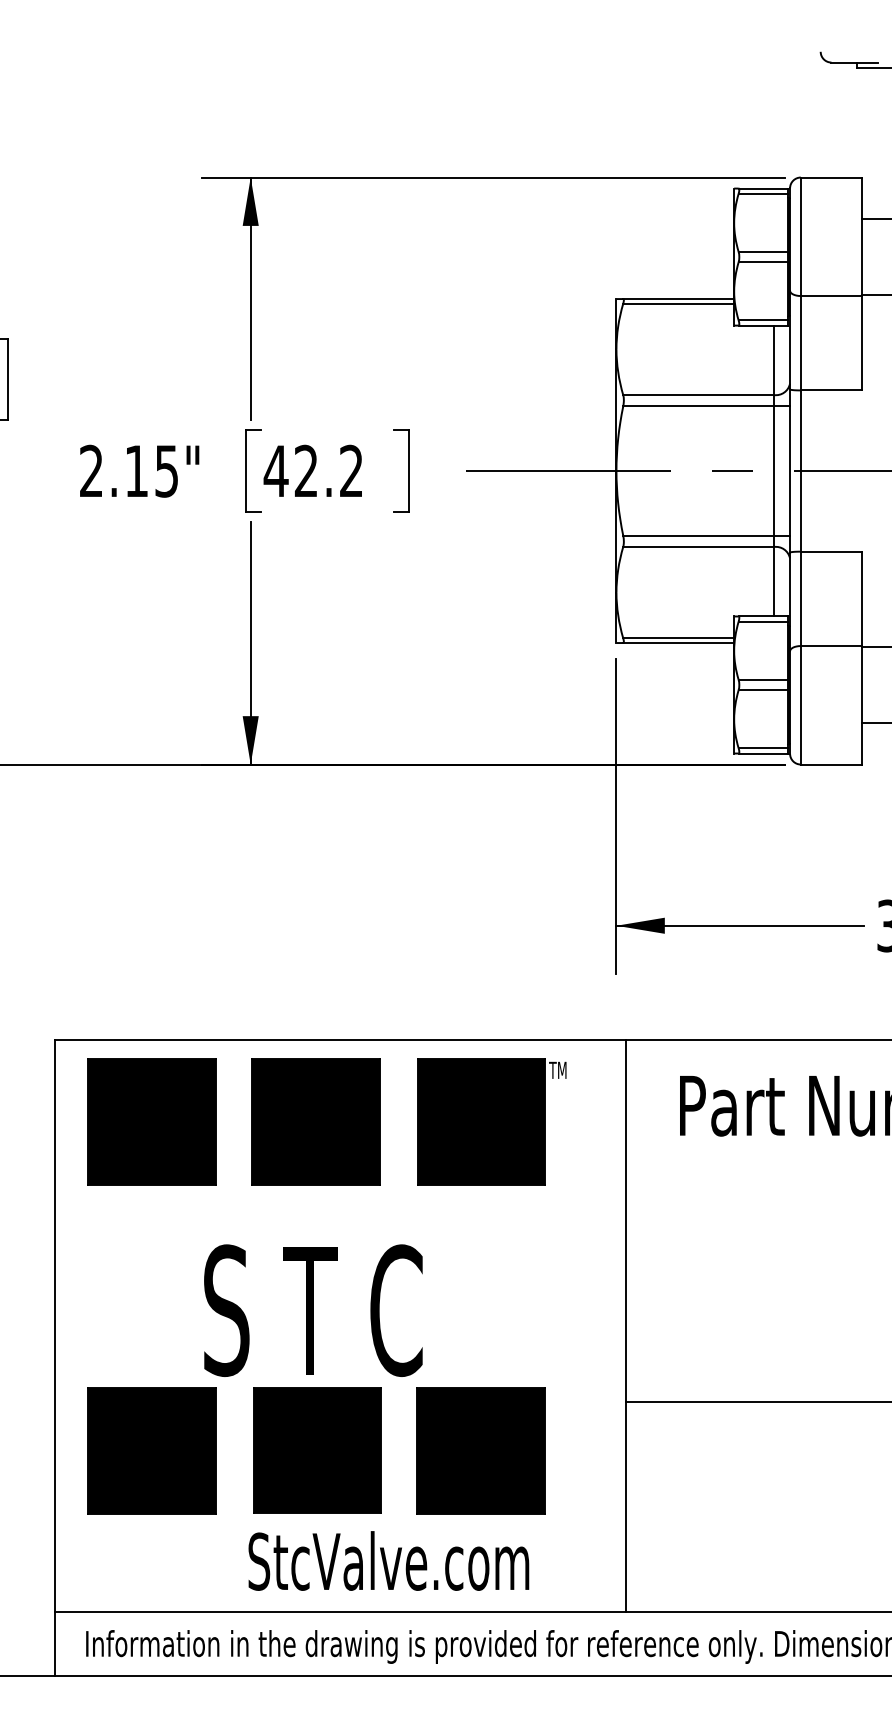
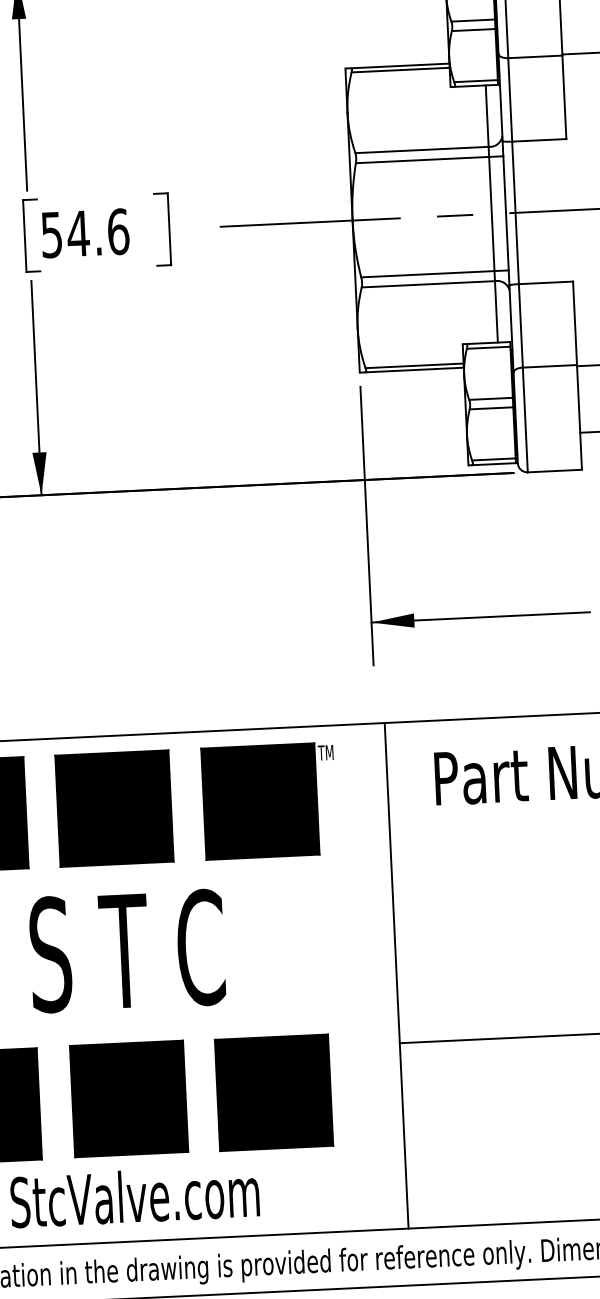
text: (313, 470) -> (84, 232), 42.2 -> 54.6
text: (313, 1310) -> (127, 951), moved
text: (388, 1560) -> (134, 1196), moved

